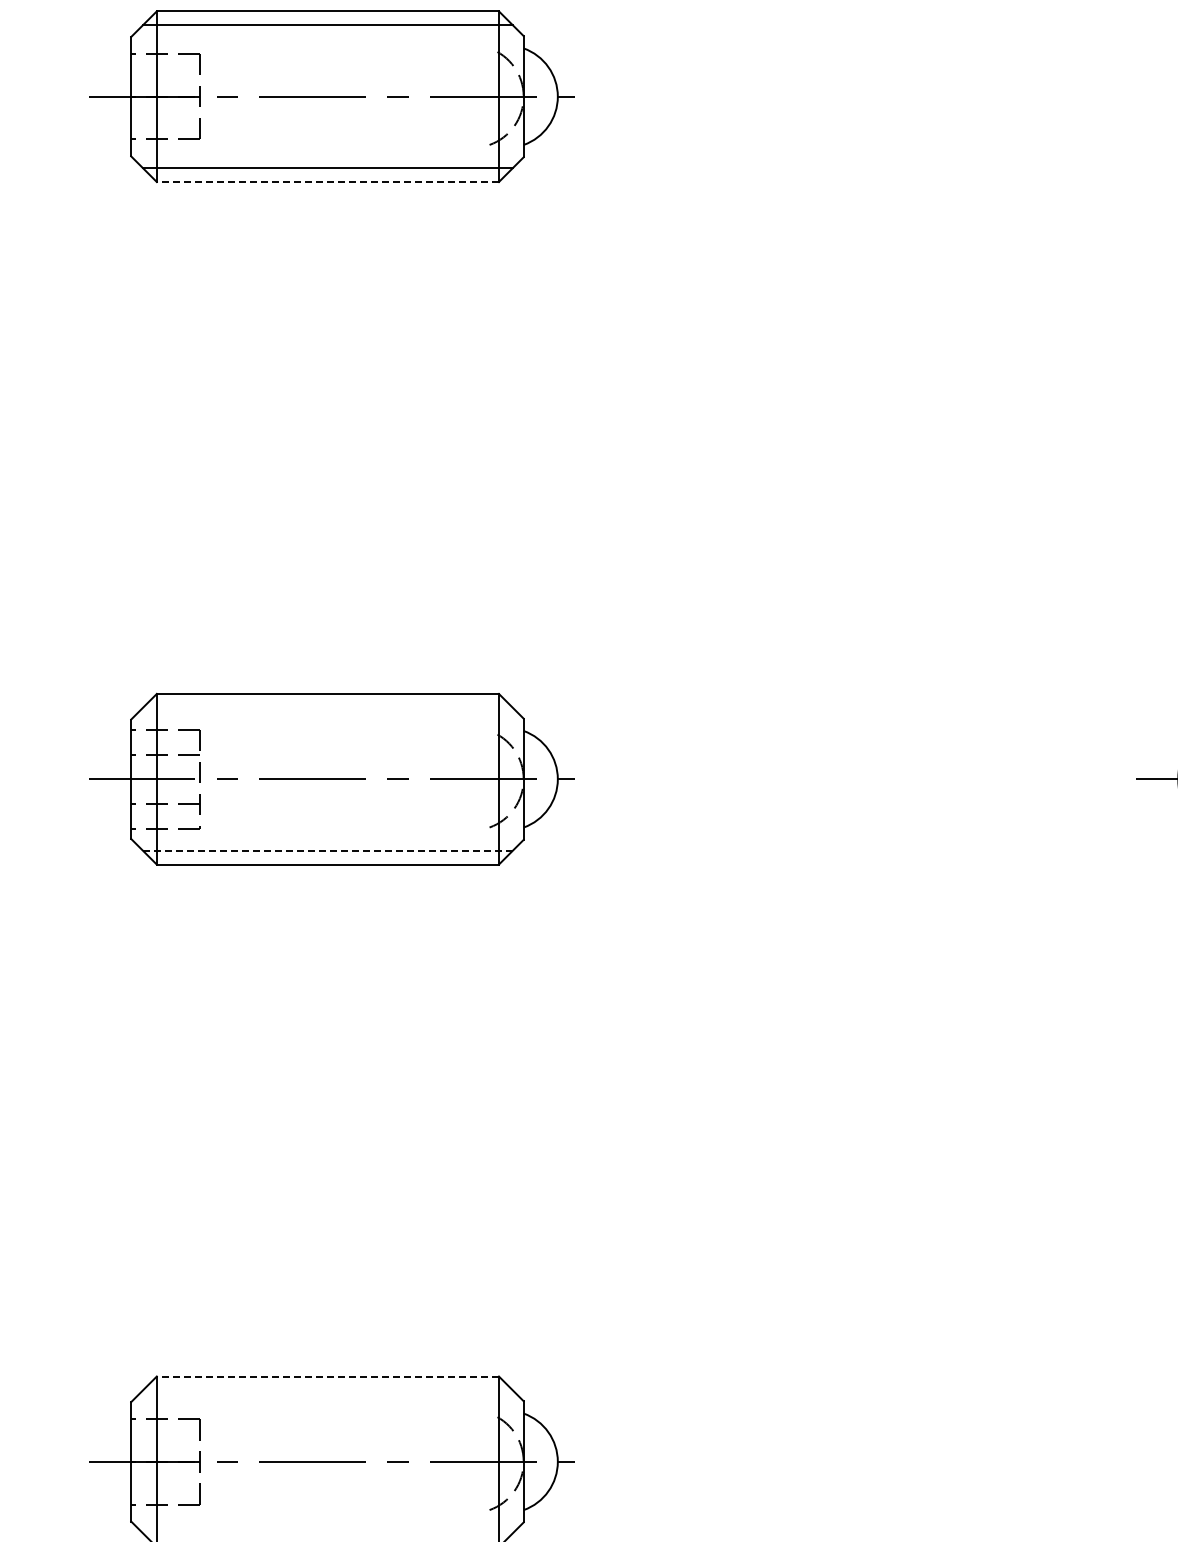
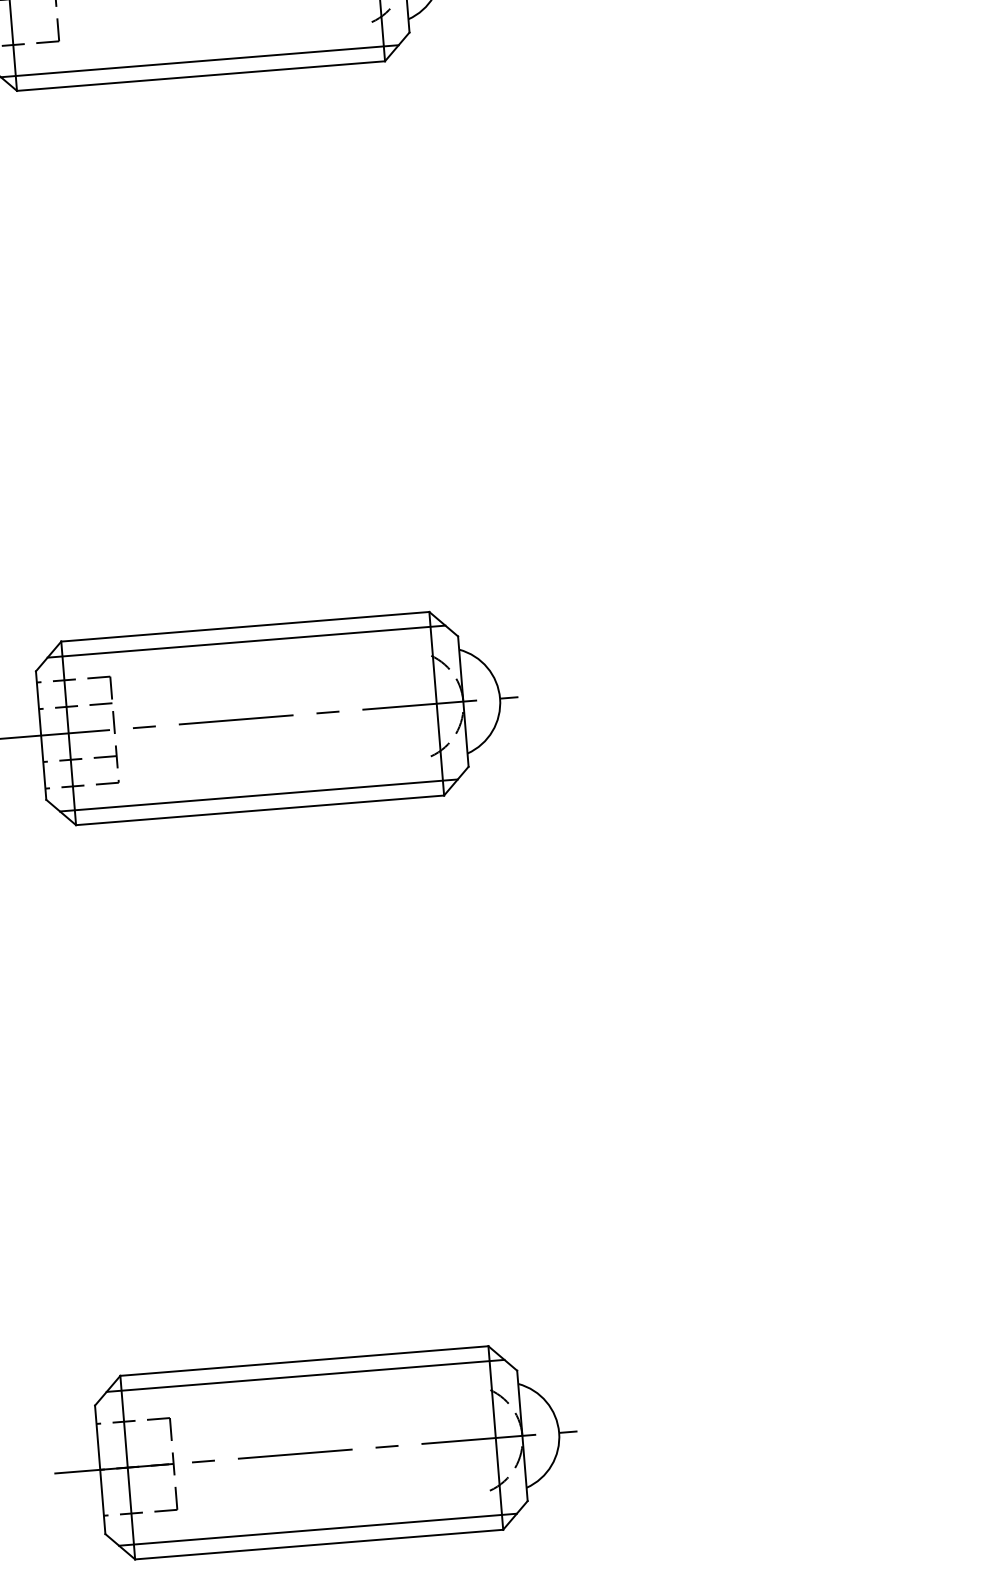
line: (327, 182) -> (200, 76), dashed -> solid
line: (327, 707) -> (246, 641), added
line: (327, 850) -> (258, 795), dashed -> solid
line: (327, 1376) -> (303, 1361), dashed -> solid
line: (327, 1390) -> (305, 1376), added
line: (327, 1533) -> (317, 1529), added

